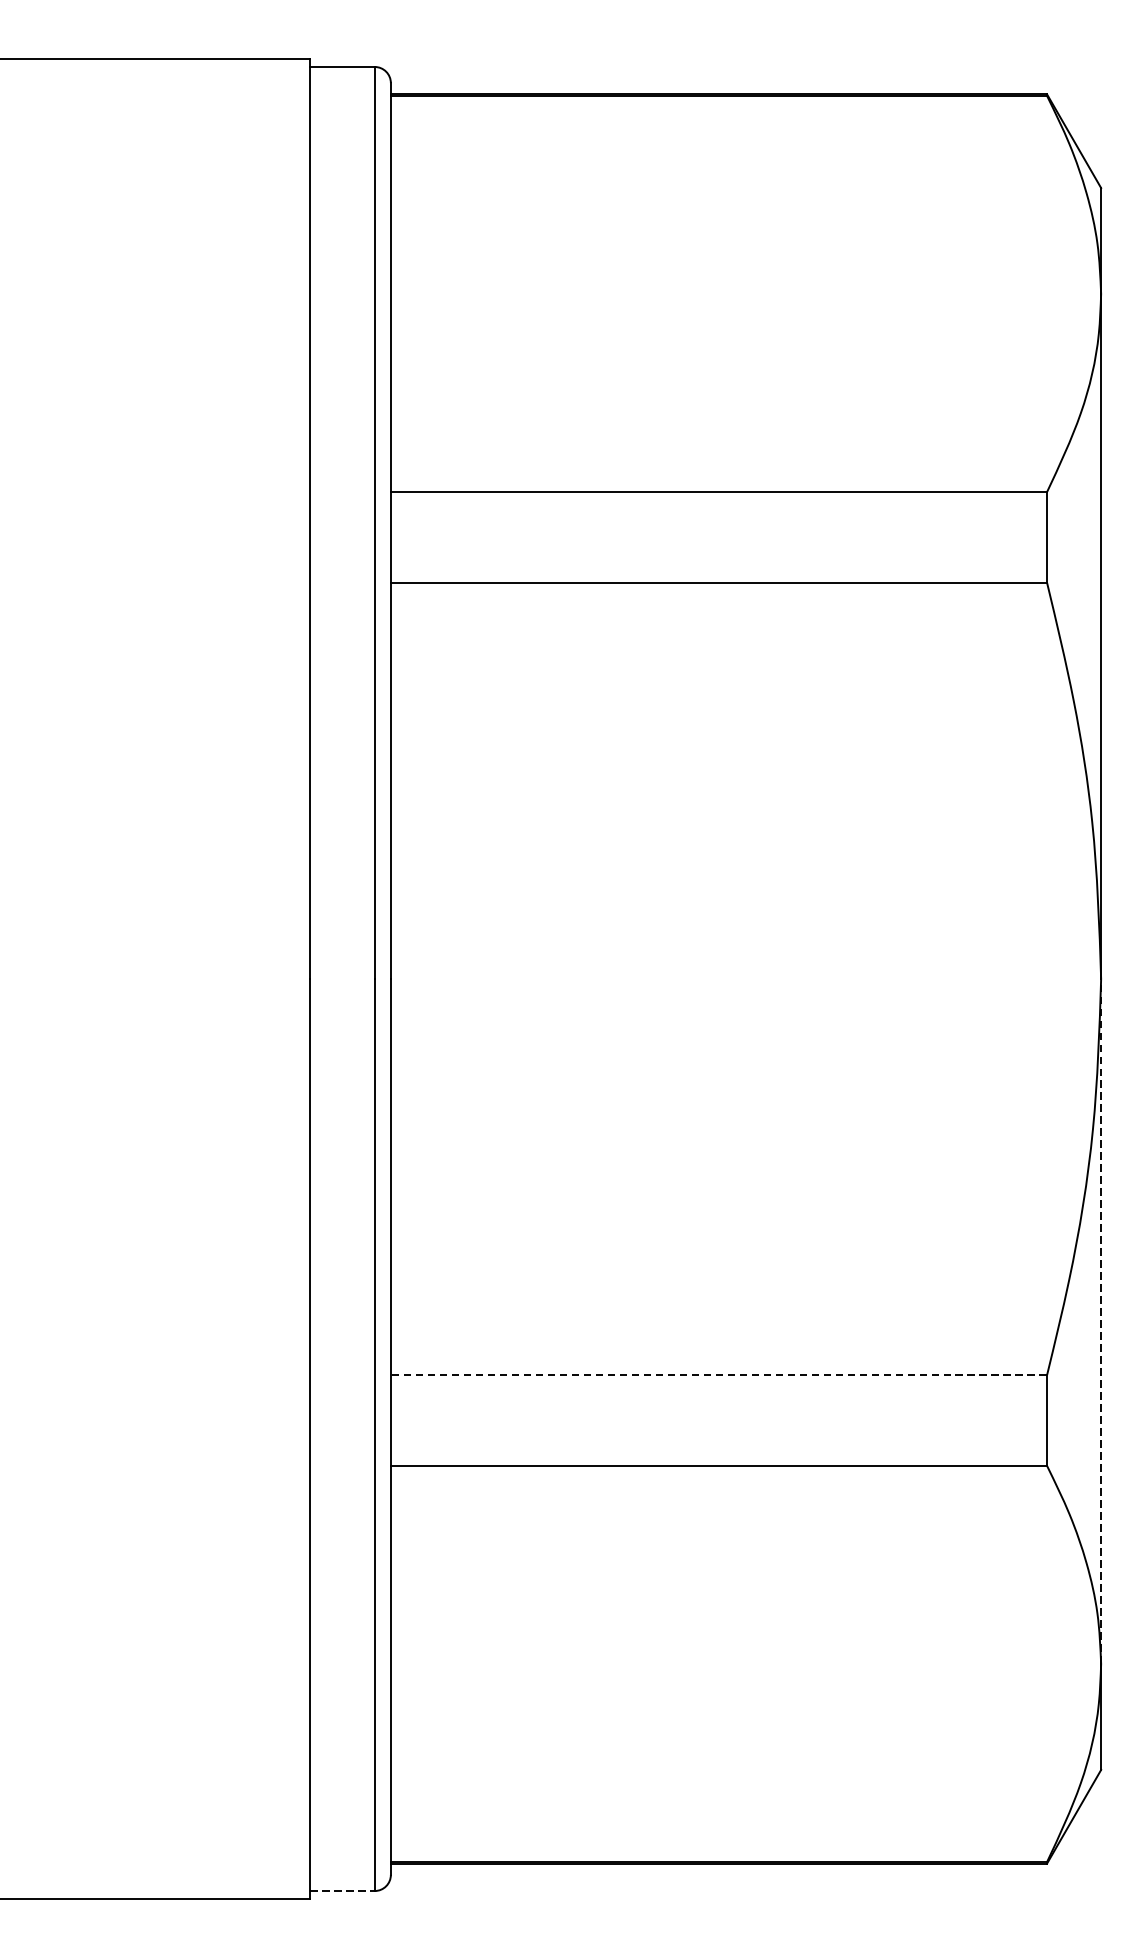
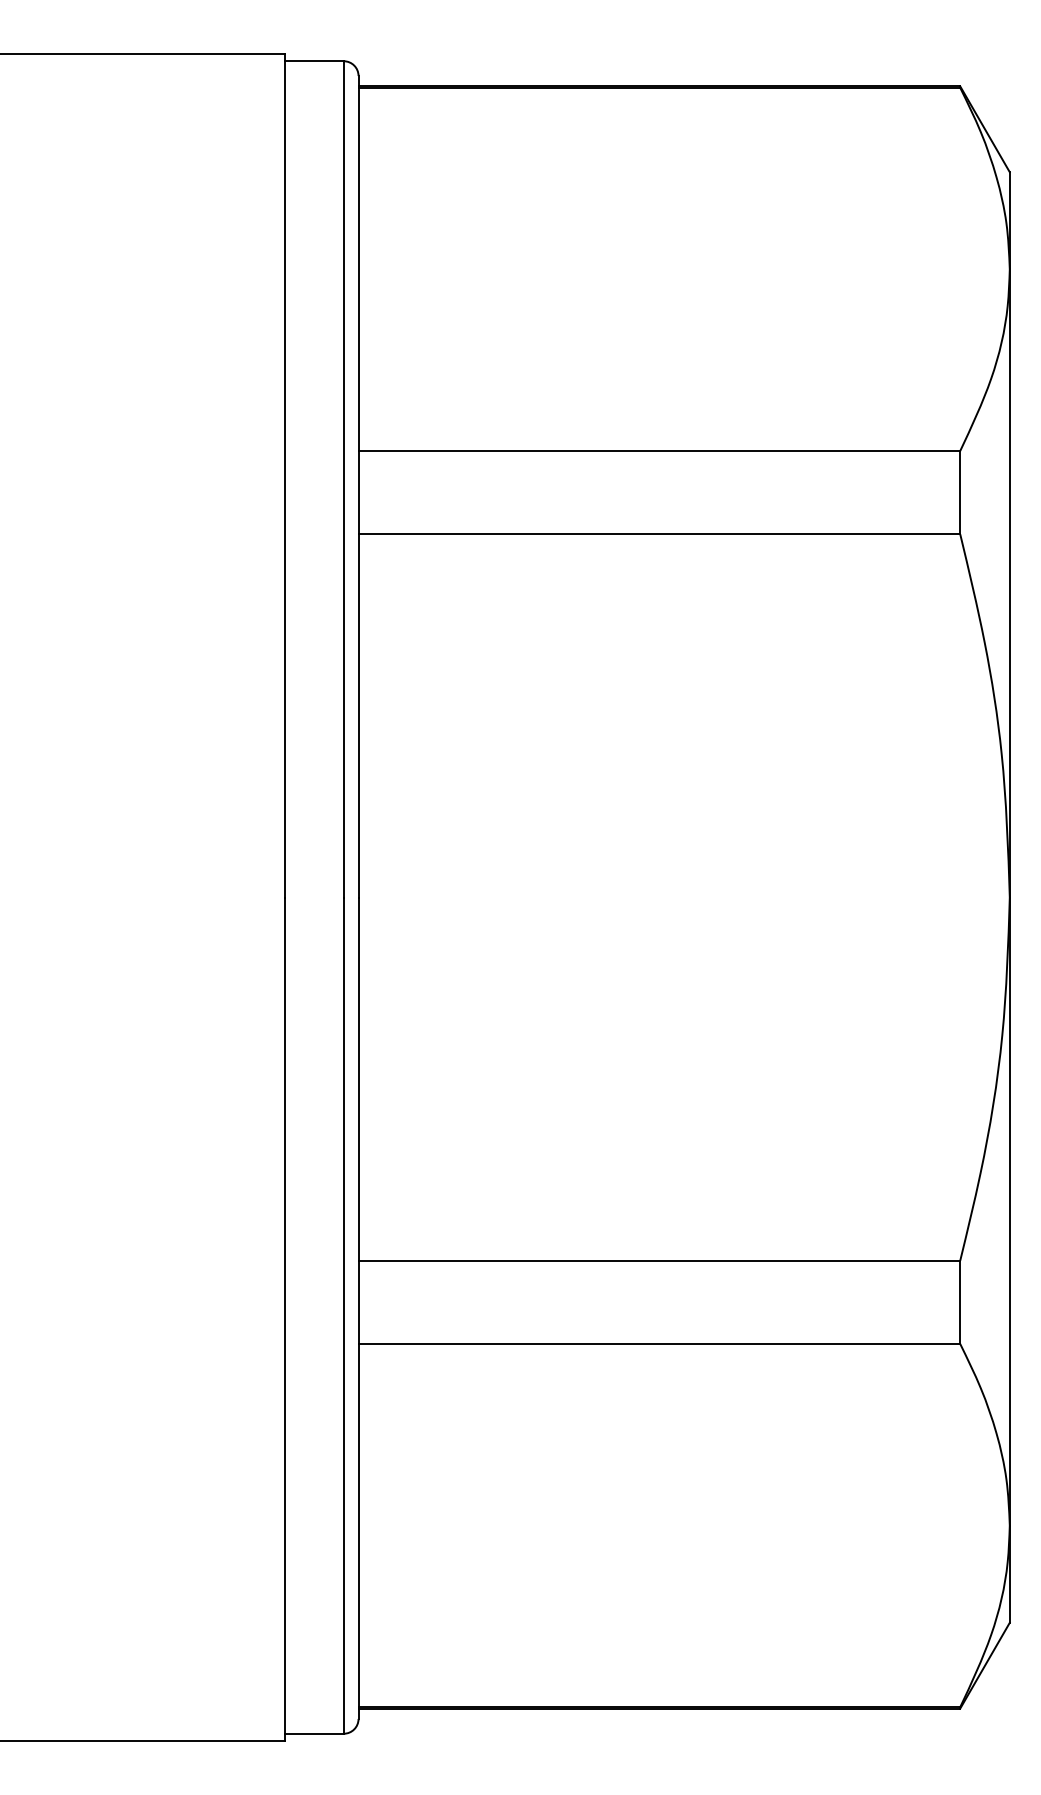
line: (1100, 1321) -> (1009, 1211), dashed -> solid
line: (719, 1374) -> (659, 1260), dashed -> solid
line: (342, 1890) -> (314, 1733), dashed -> solid

